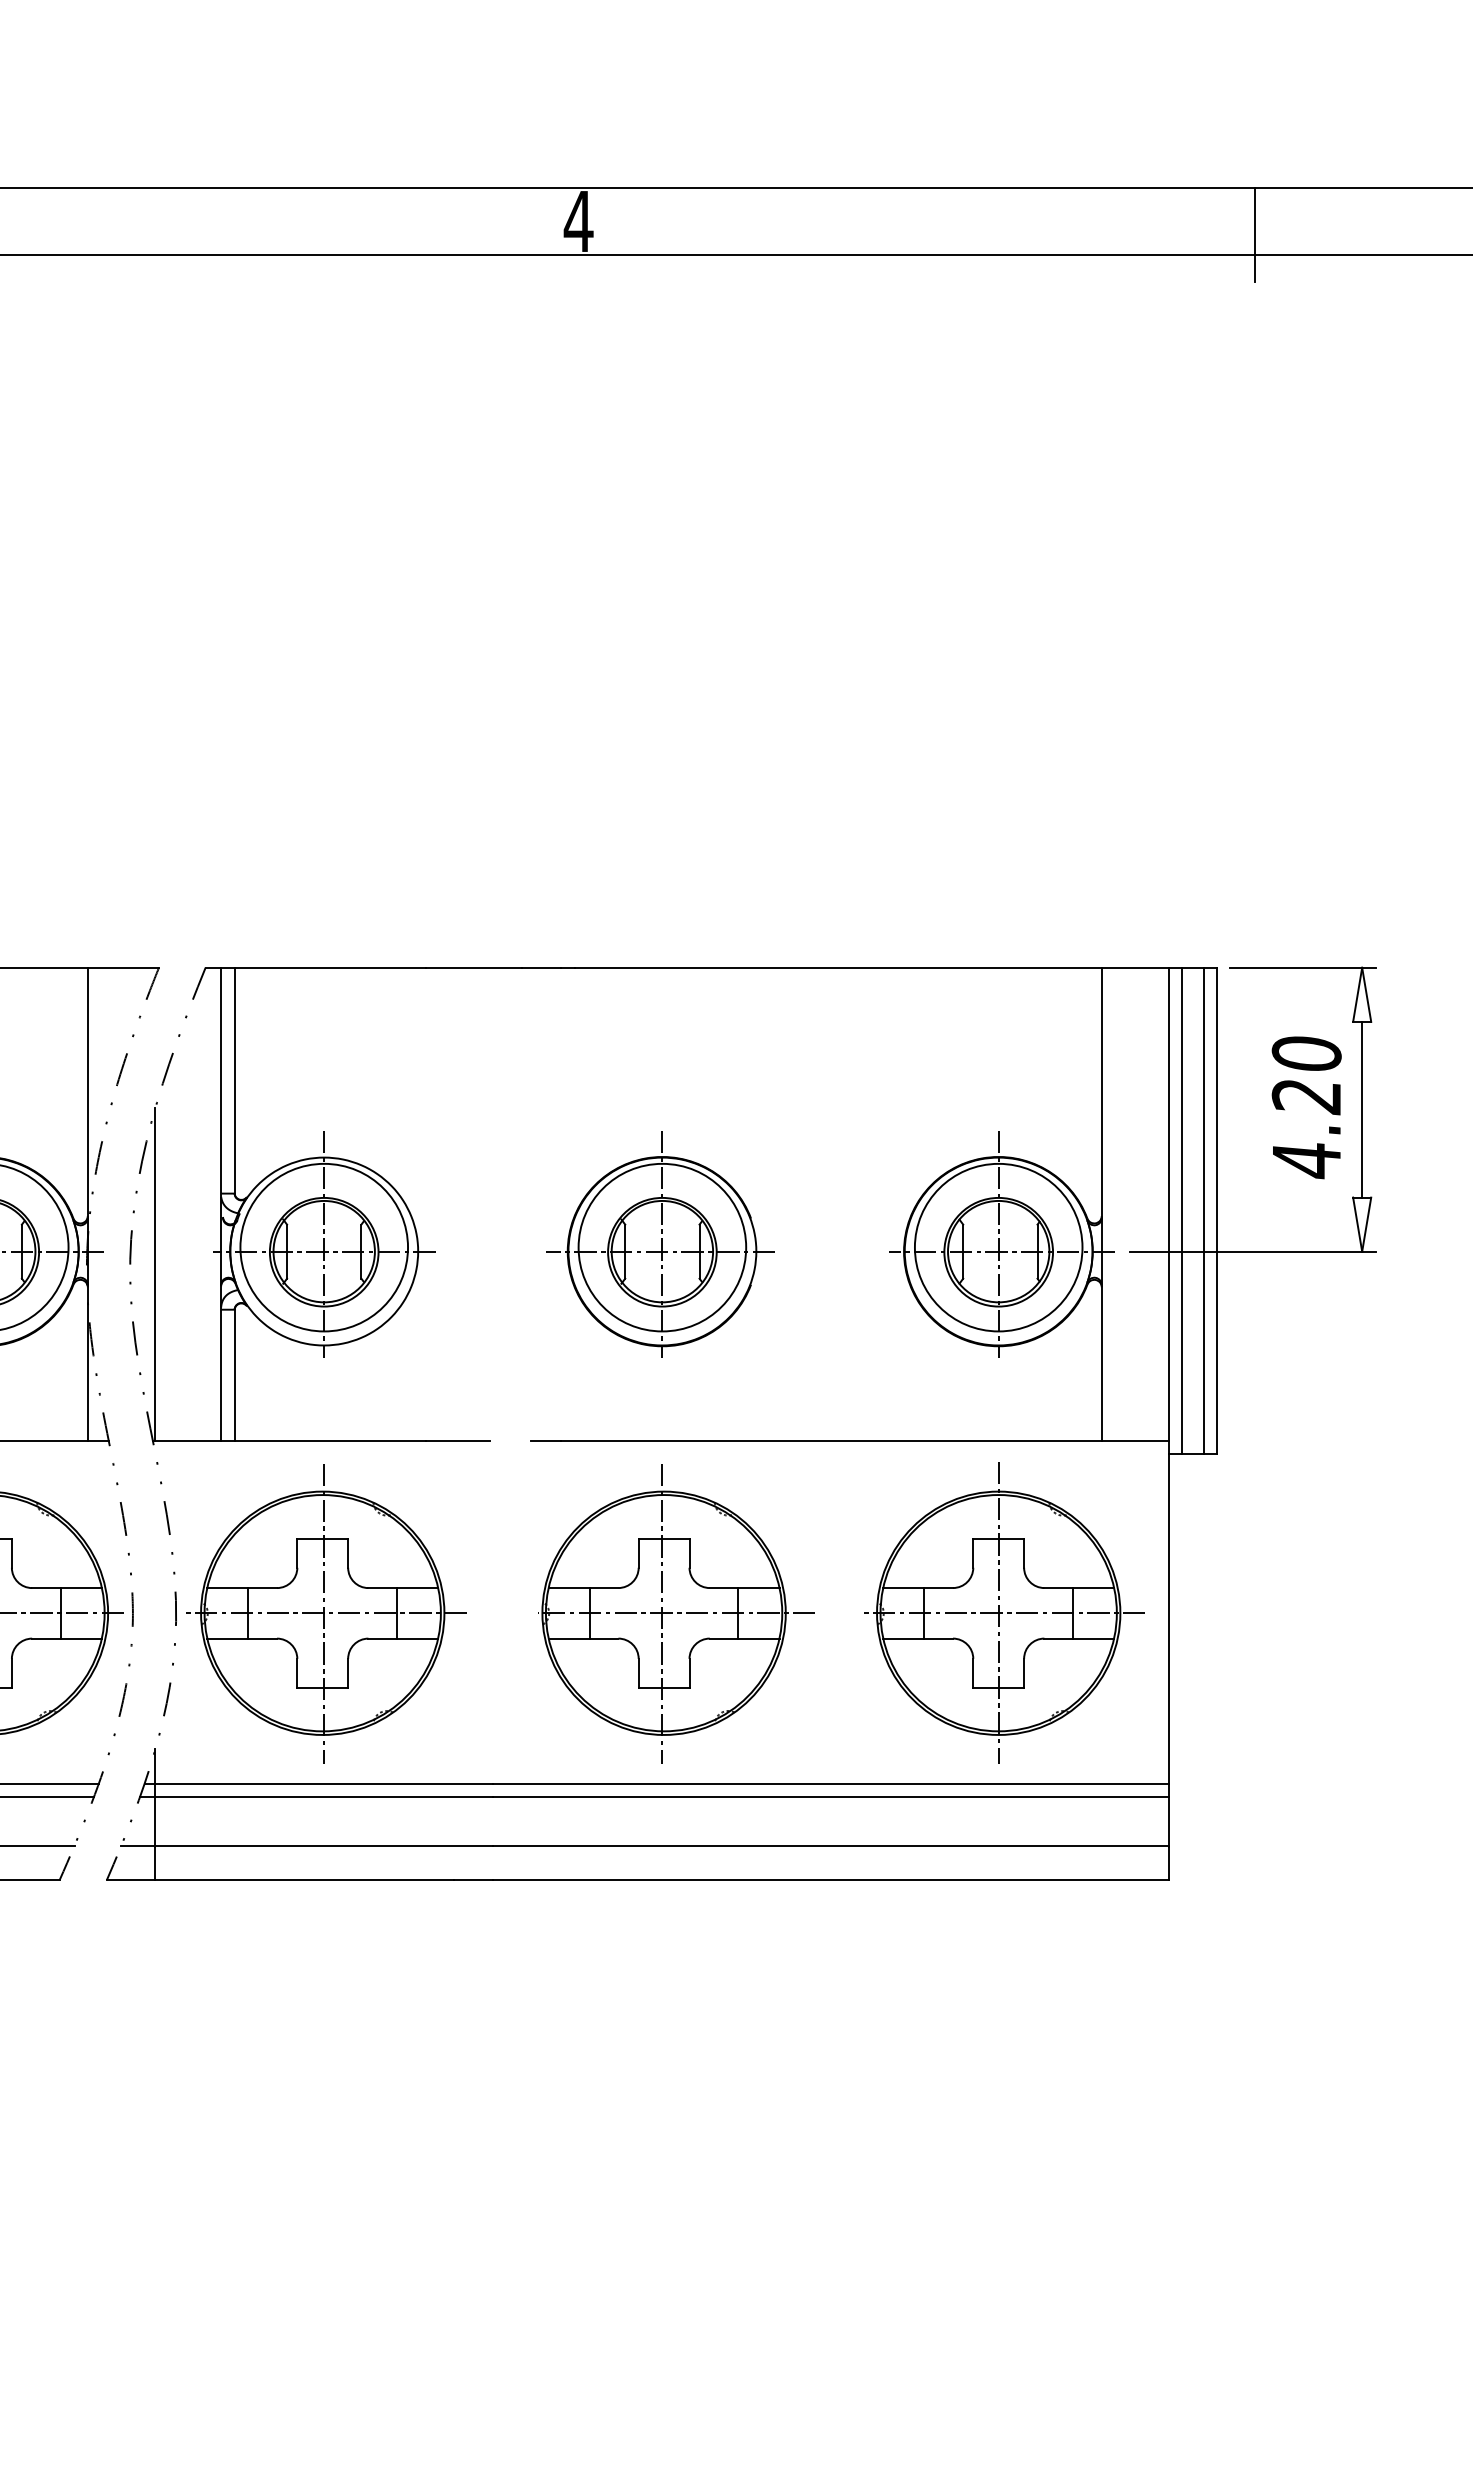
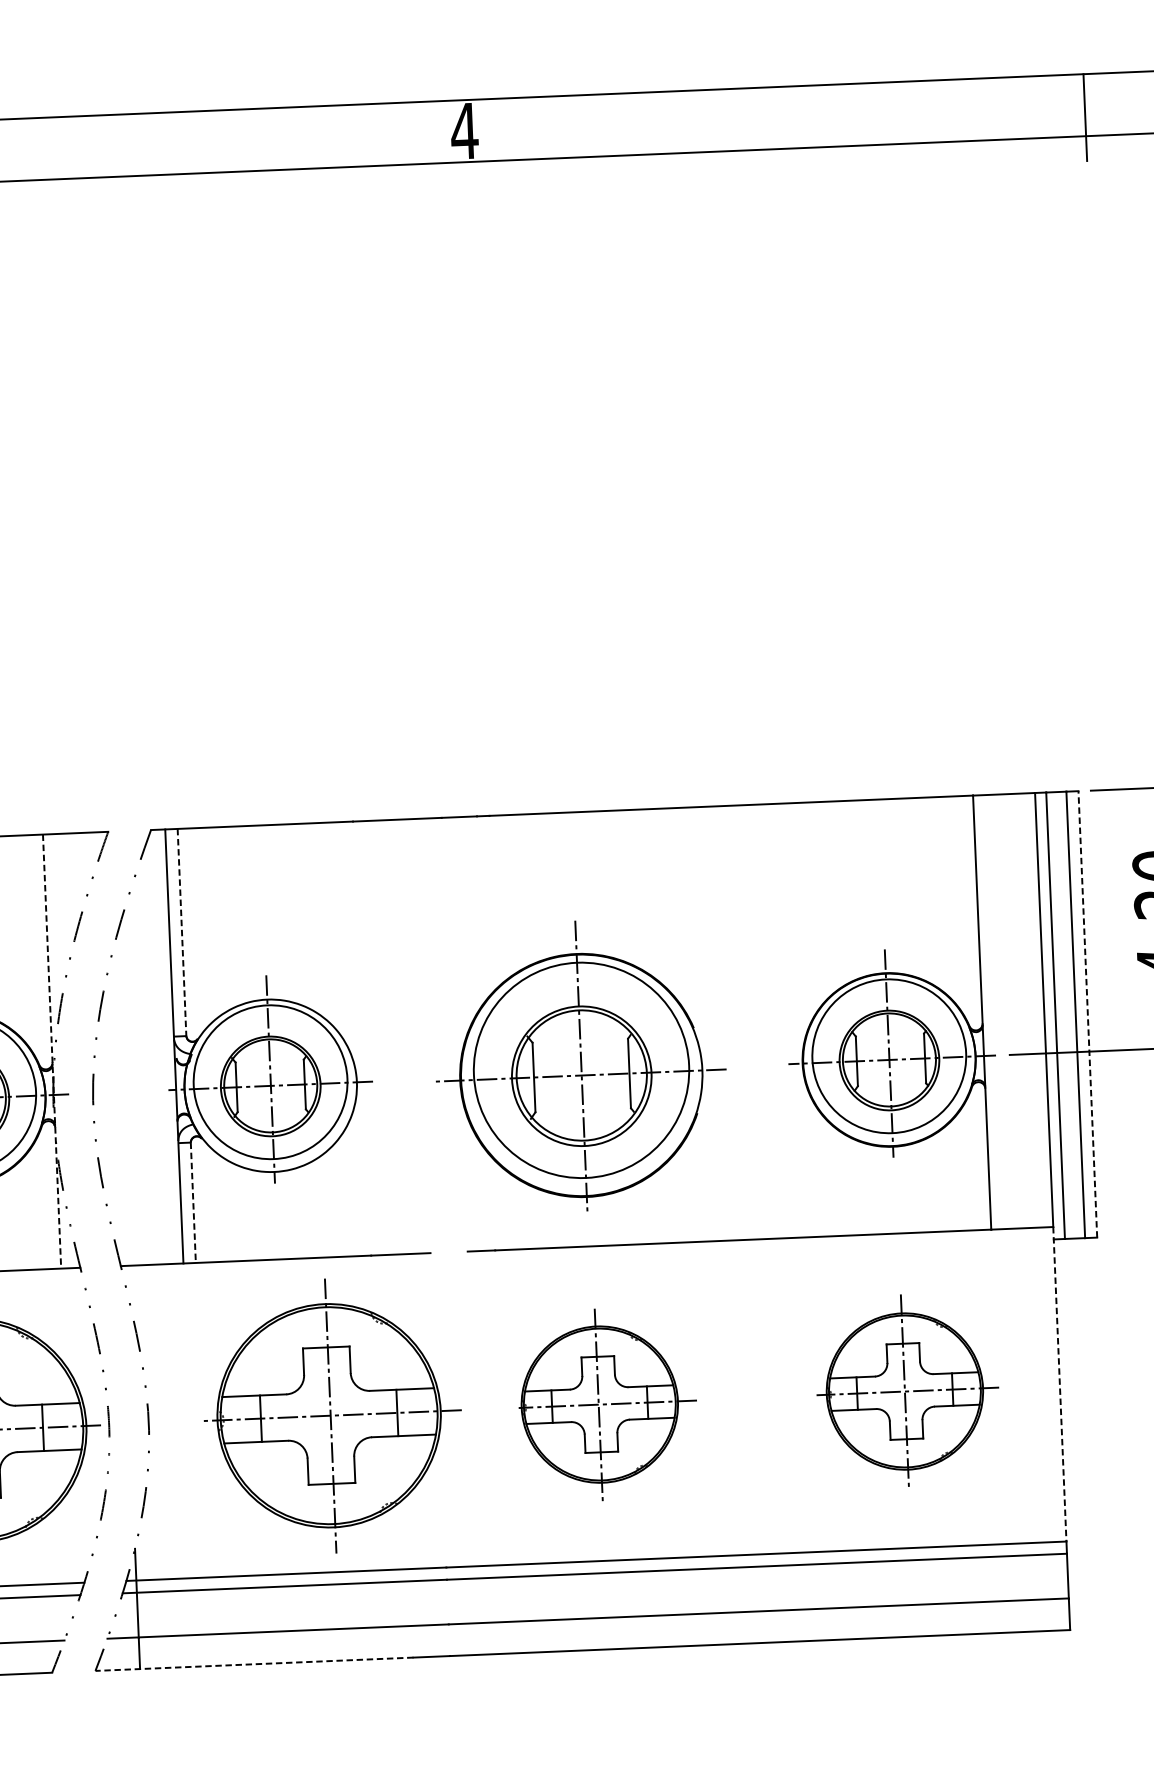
line: (234, 1080) -> (181, 932), solid -> dashed
line: (87, 1204) -> (51, 1051), solid -> dashed
line: (1216, 1210) -> (1087, 1013), solid -> dashed
part: (660, 1244) -> (578, 1066), size x1.4
line: (155, 1274) -> (116, 1113), removed
line: (234, 1375) -> (193, 1202), solid -> dashed
part: (1004, 1612) -> (908, 1390), size x0.7
line: (1169, 1612) -> (1059, 1384), solid -> dashed
part: (326, 1613) -> (332, 1415), moved
part: (676, 1613) -> (607, 1404), size x0.7
line: (279, 1880) -> (253, 1664), solid -> dashed

